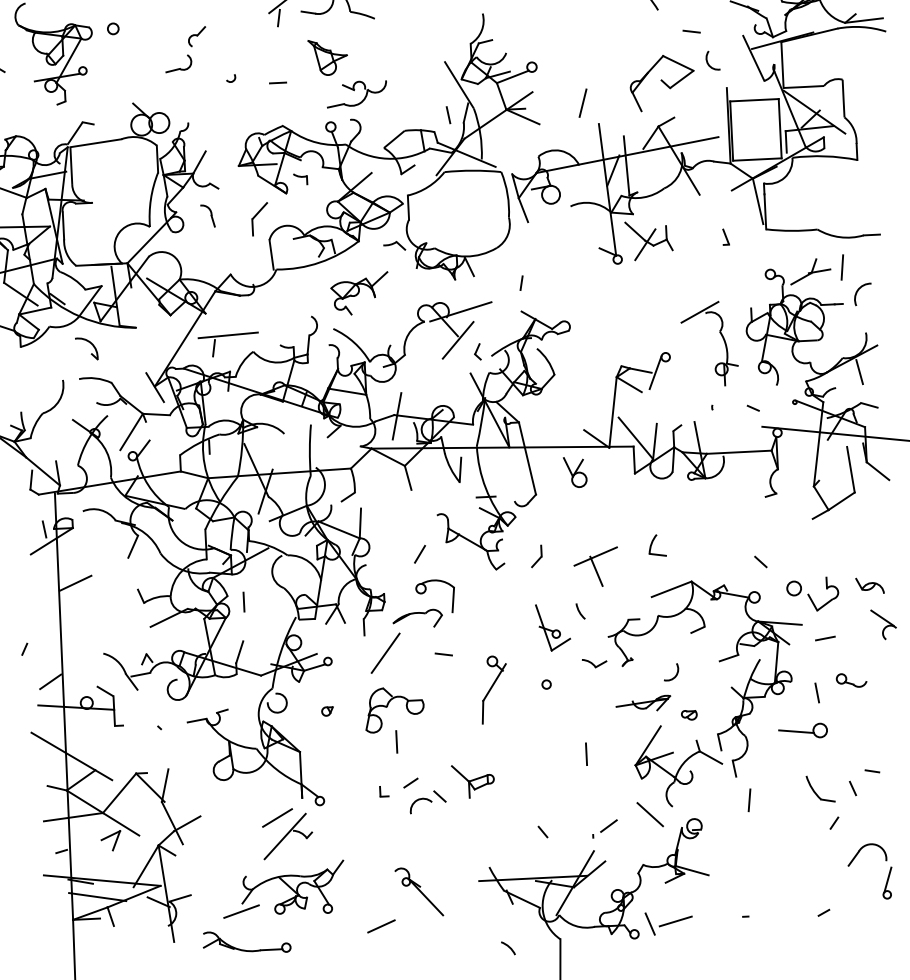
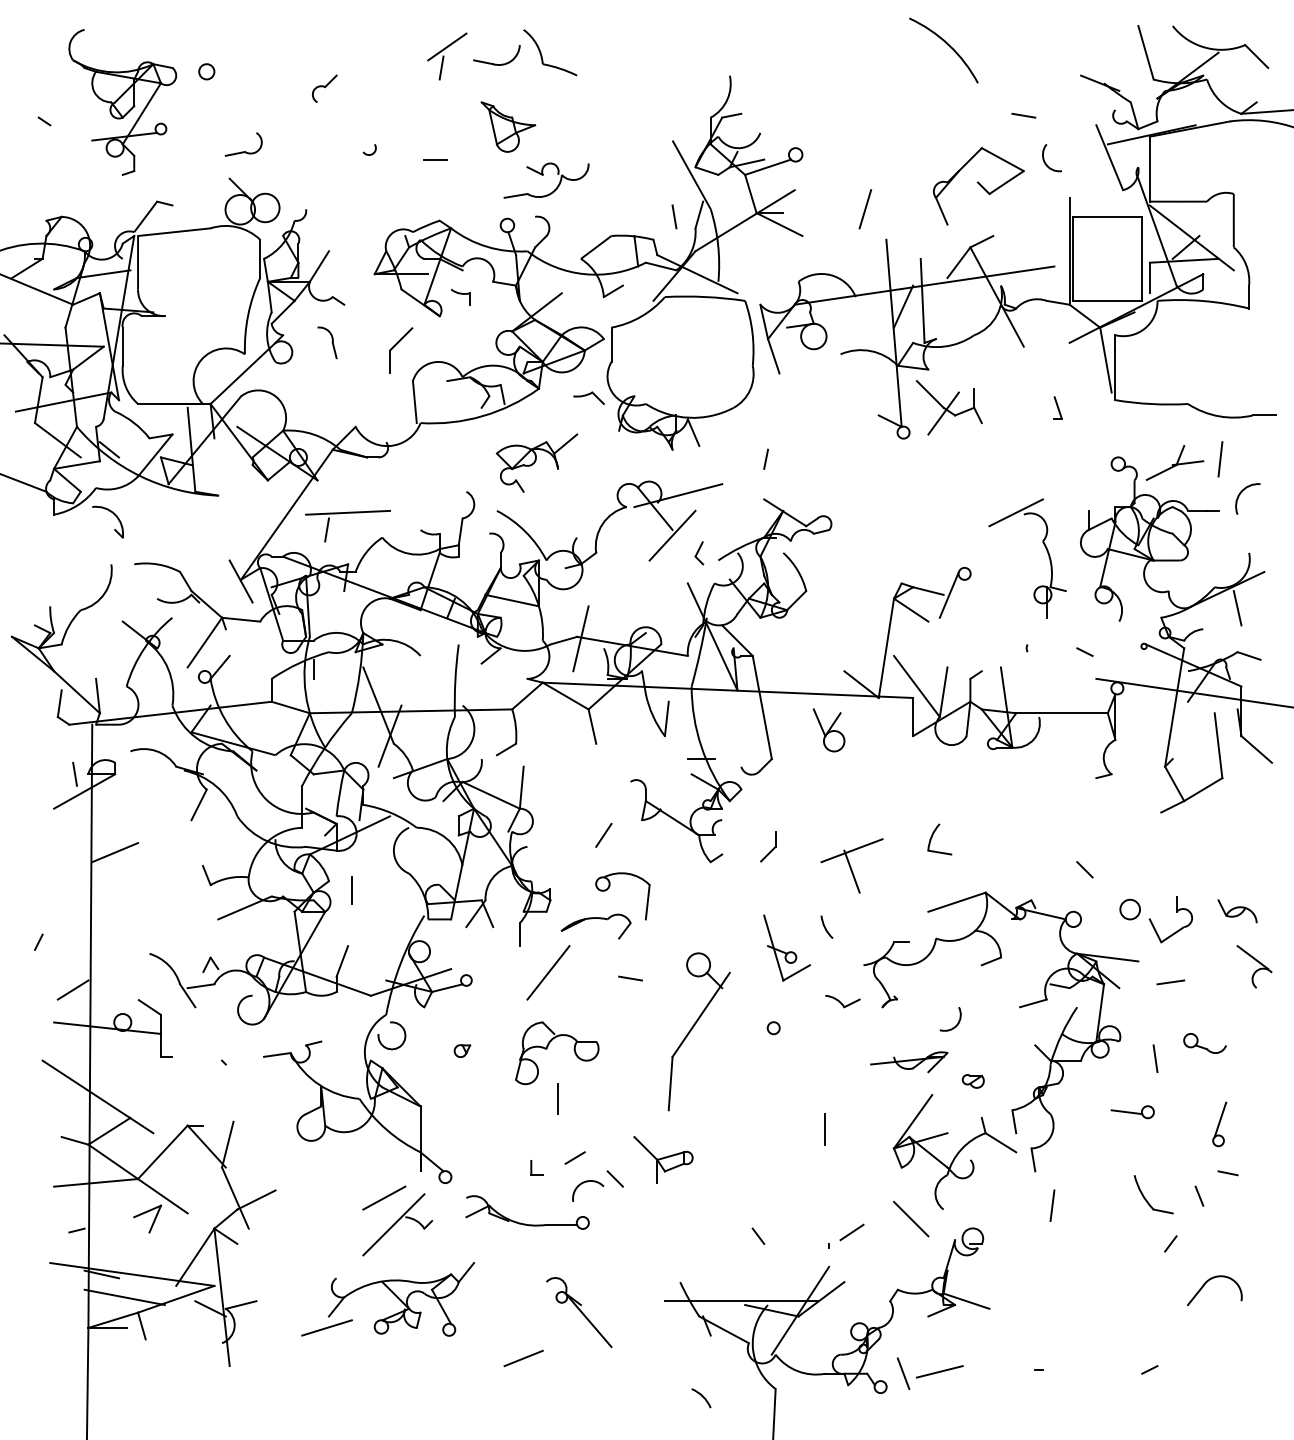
part: (178, 68) -> (243, 151), moved
part: (90, 343) -> (113, 514), moved
part: (493, 689) -> (698, 1031), size x1.67
part: (802, 731) -> (1132, 1112), size x0.62
part: (887, 883) -> (1219, 1124), moved
part: (245, 950) -> (525, 1223), moved

